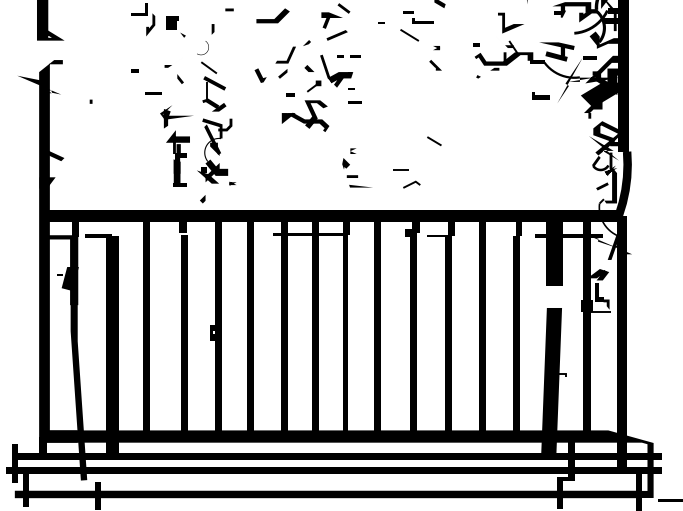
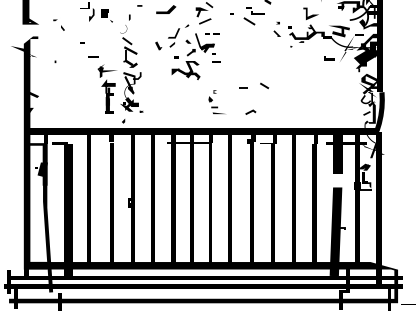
part: (434, 56) -> (276, 28), moved
part: (173, 73) -> (58, 24), moved
line: (401, 168) -> (243, 87), moved

